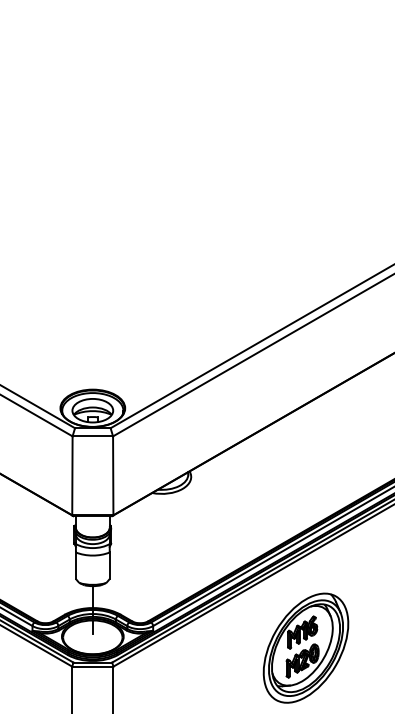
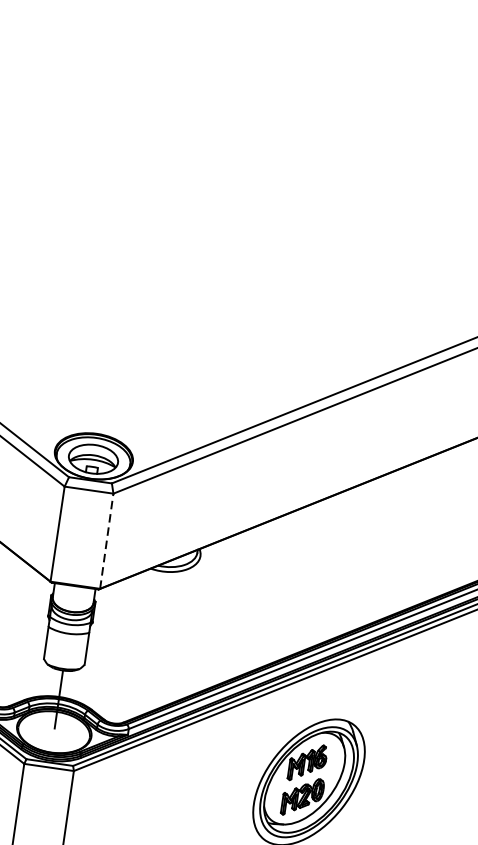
line: (113, 475) -> (107, 540), solid -> dashed

